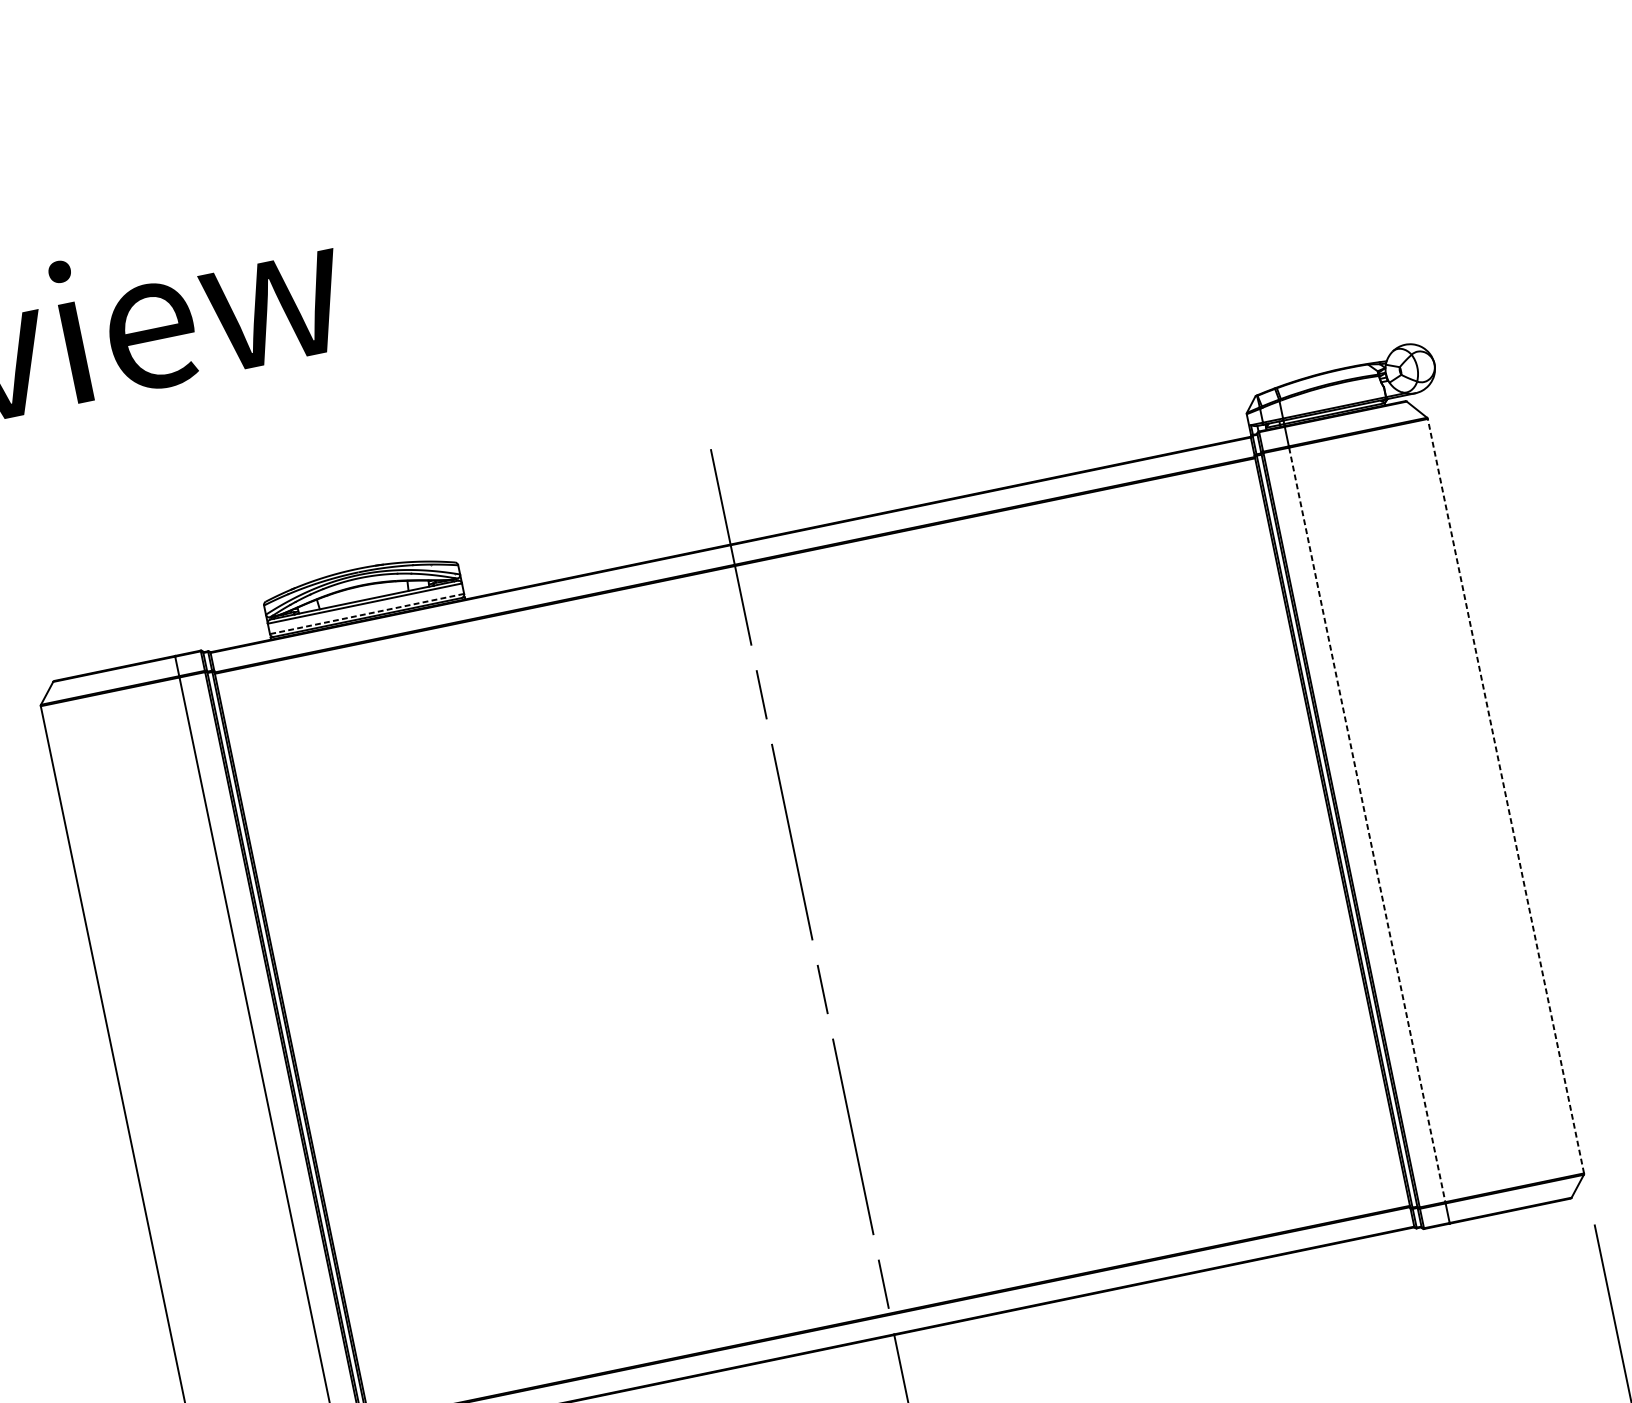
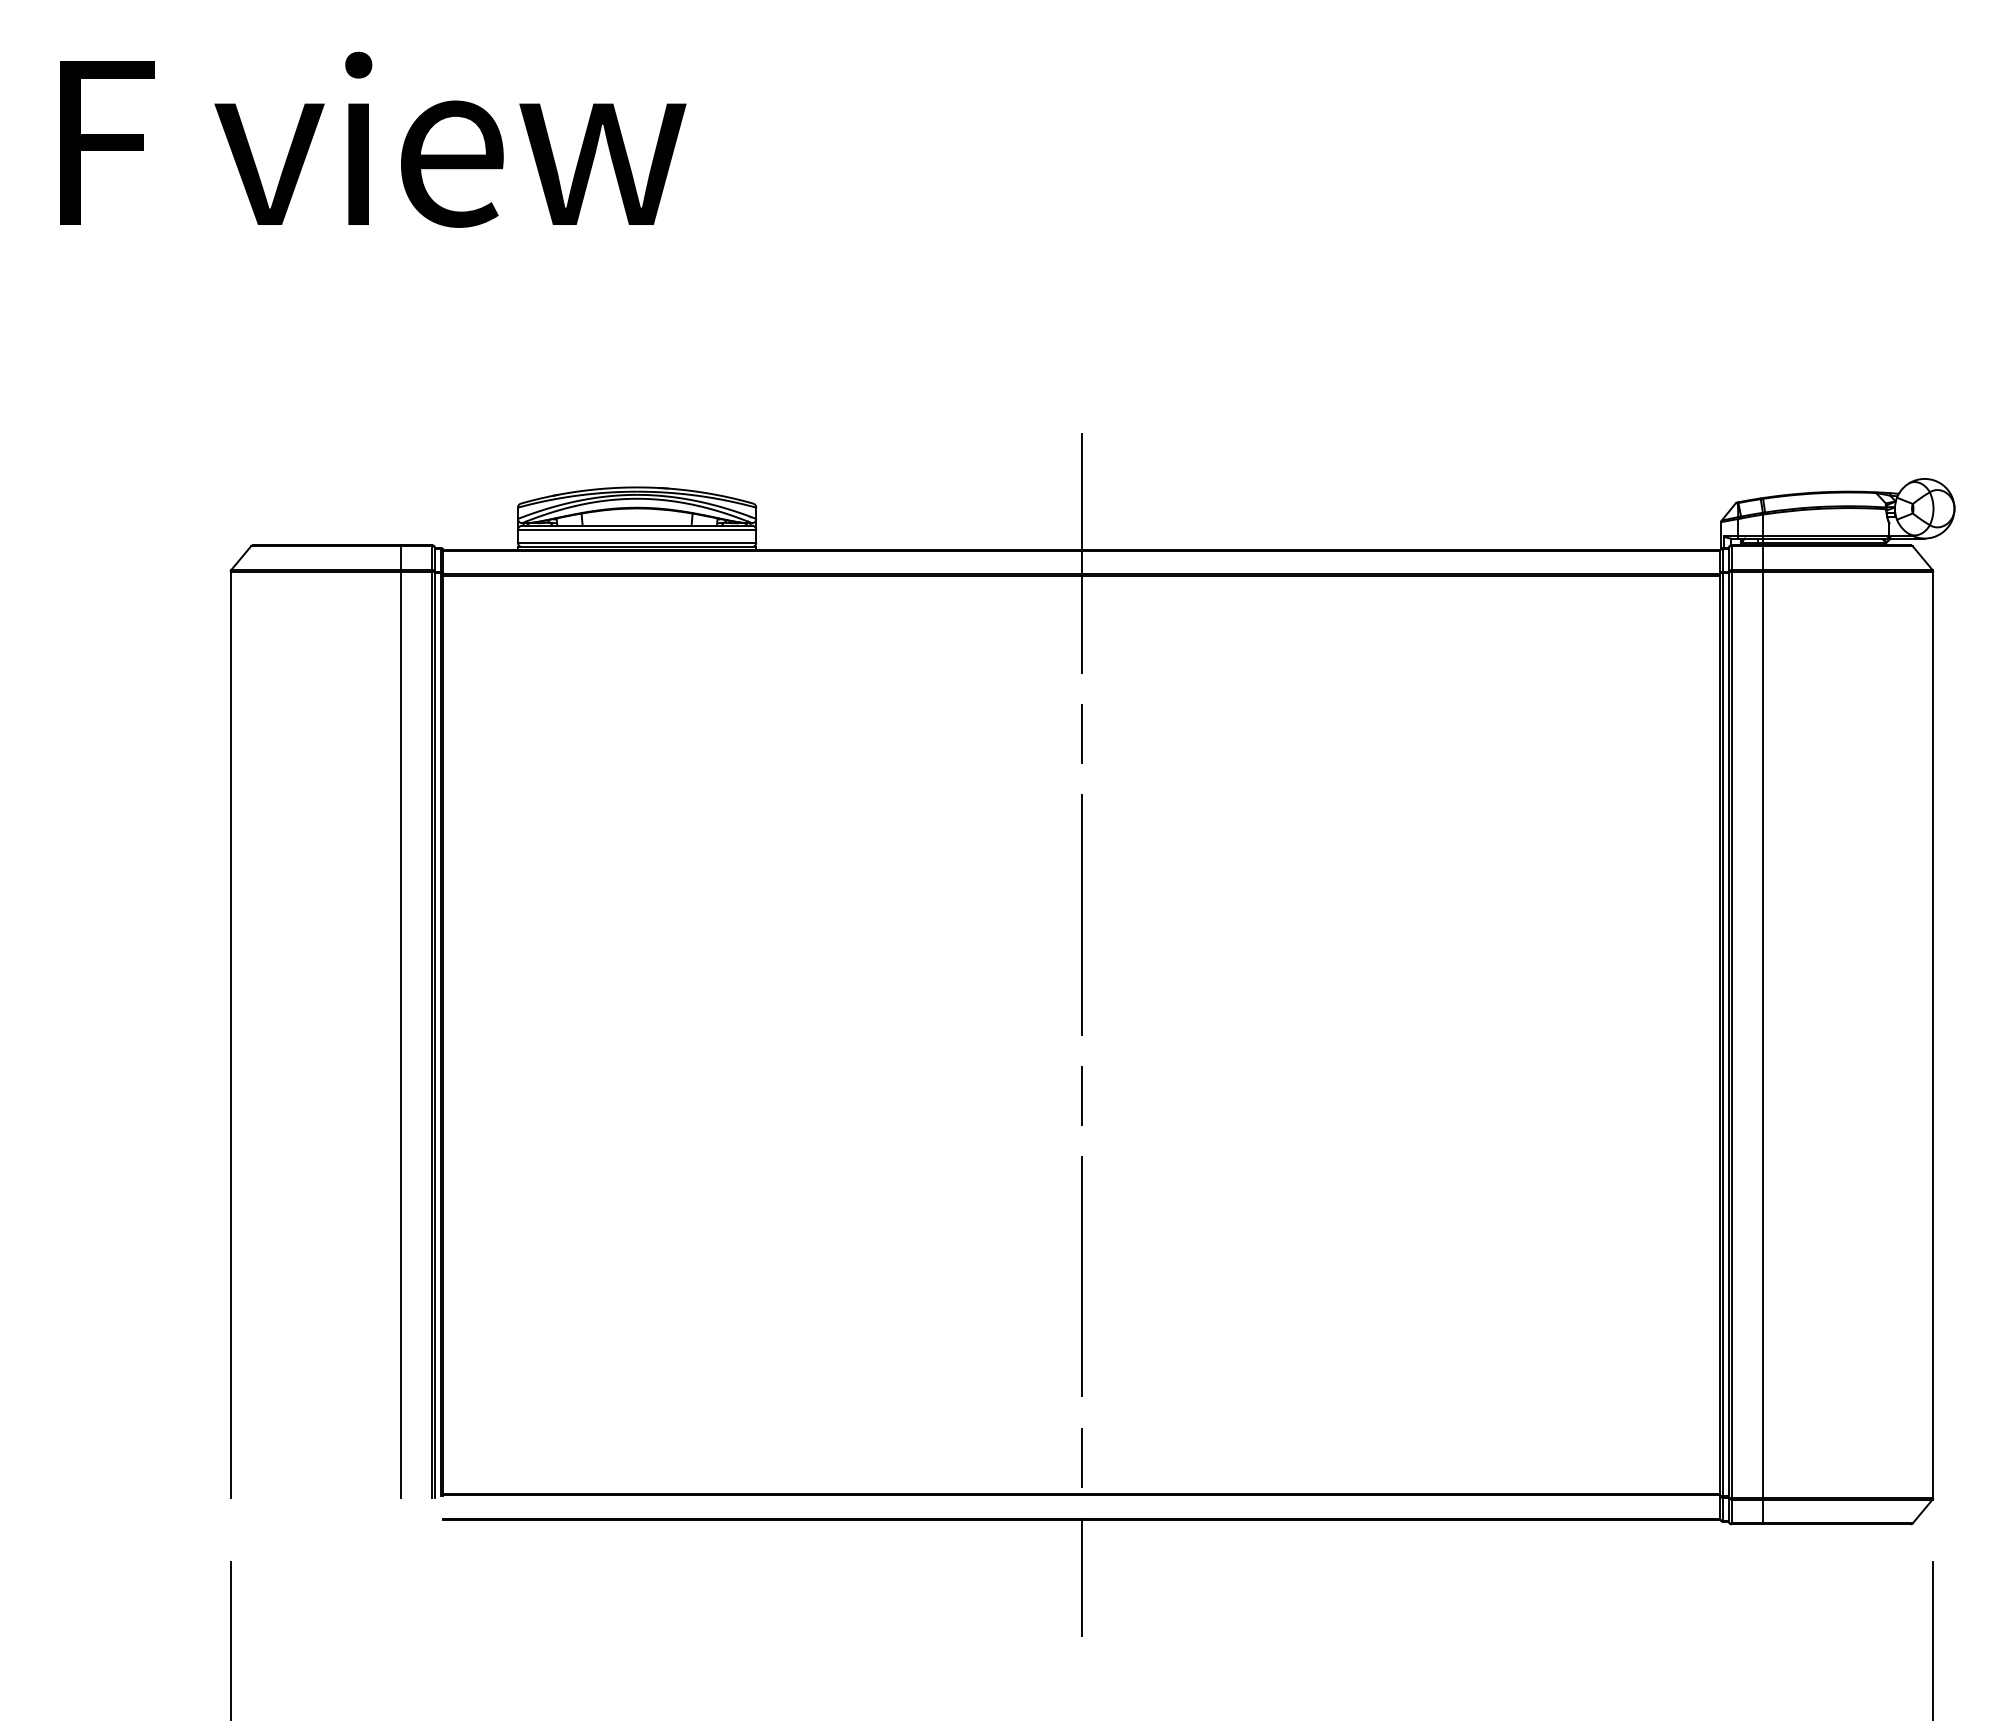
line: (366, 613) -> (636, 542), dashed -> solid
line: (1506, 795) -> (1933, 1034), dashed -> solid
line: (1367, 825) -> (1763, 1035), dashed -> solid

